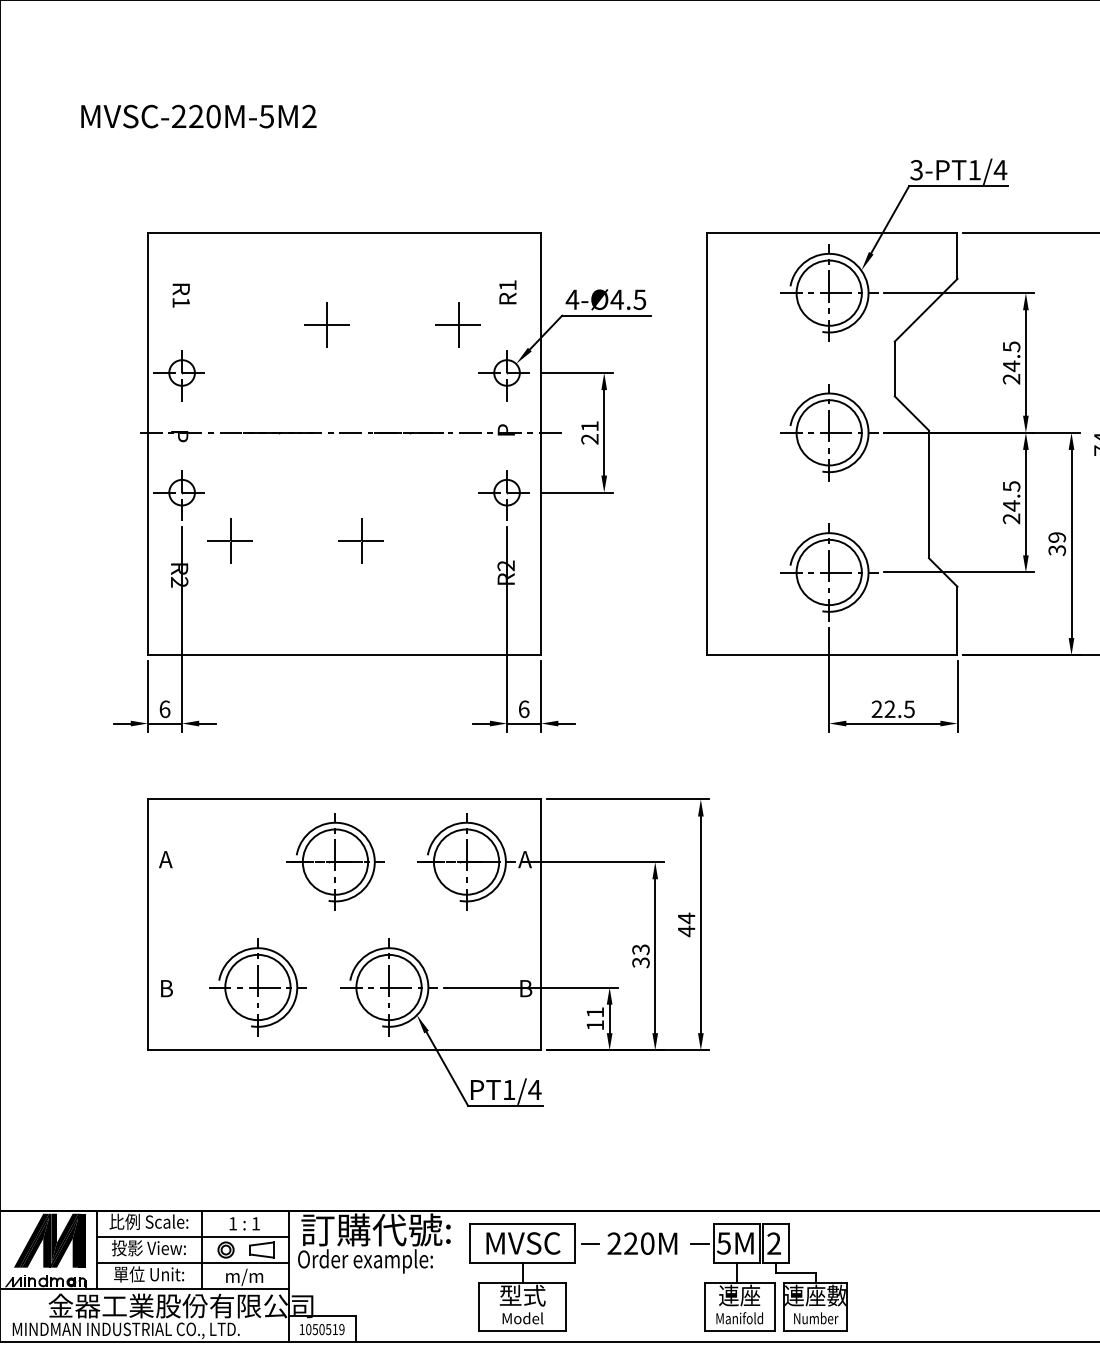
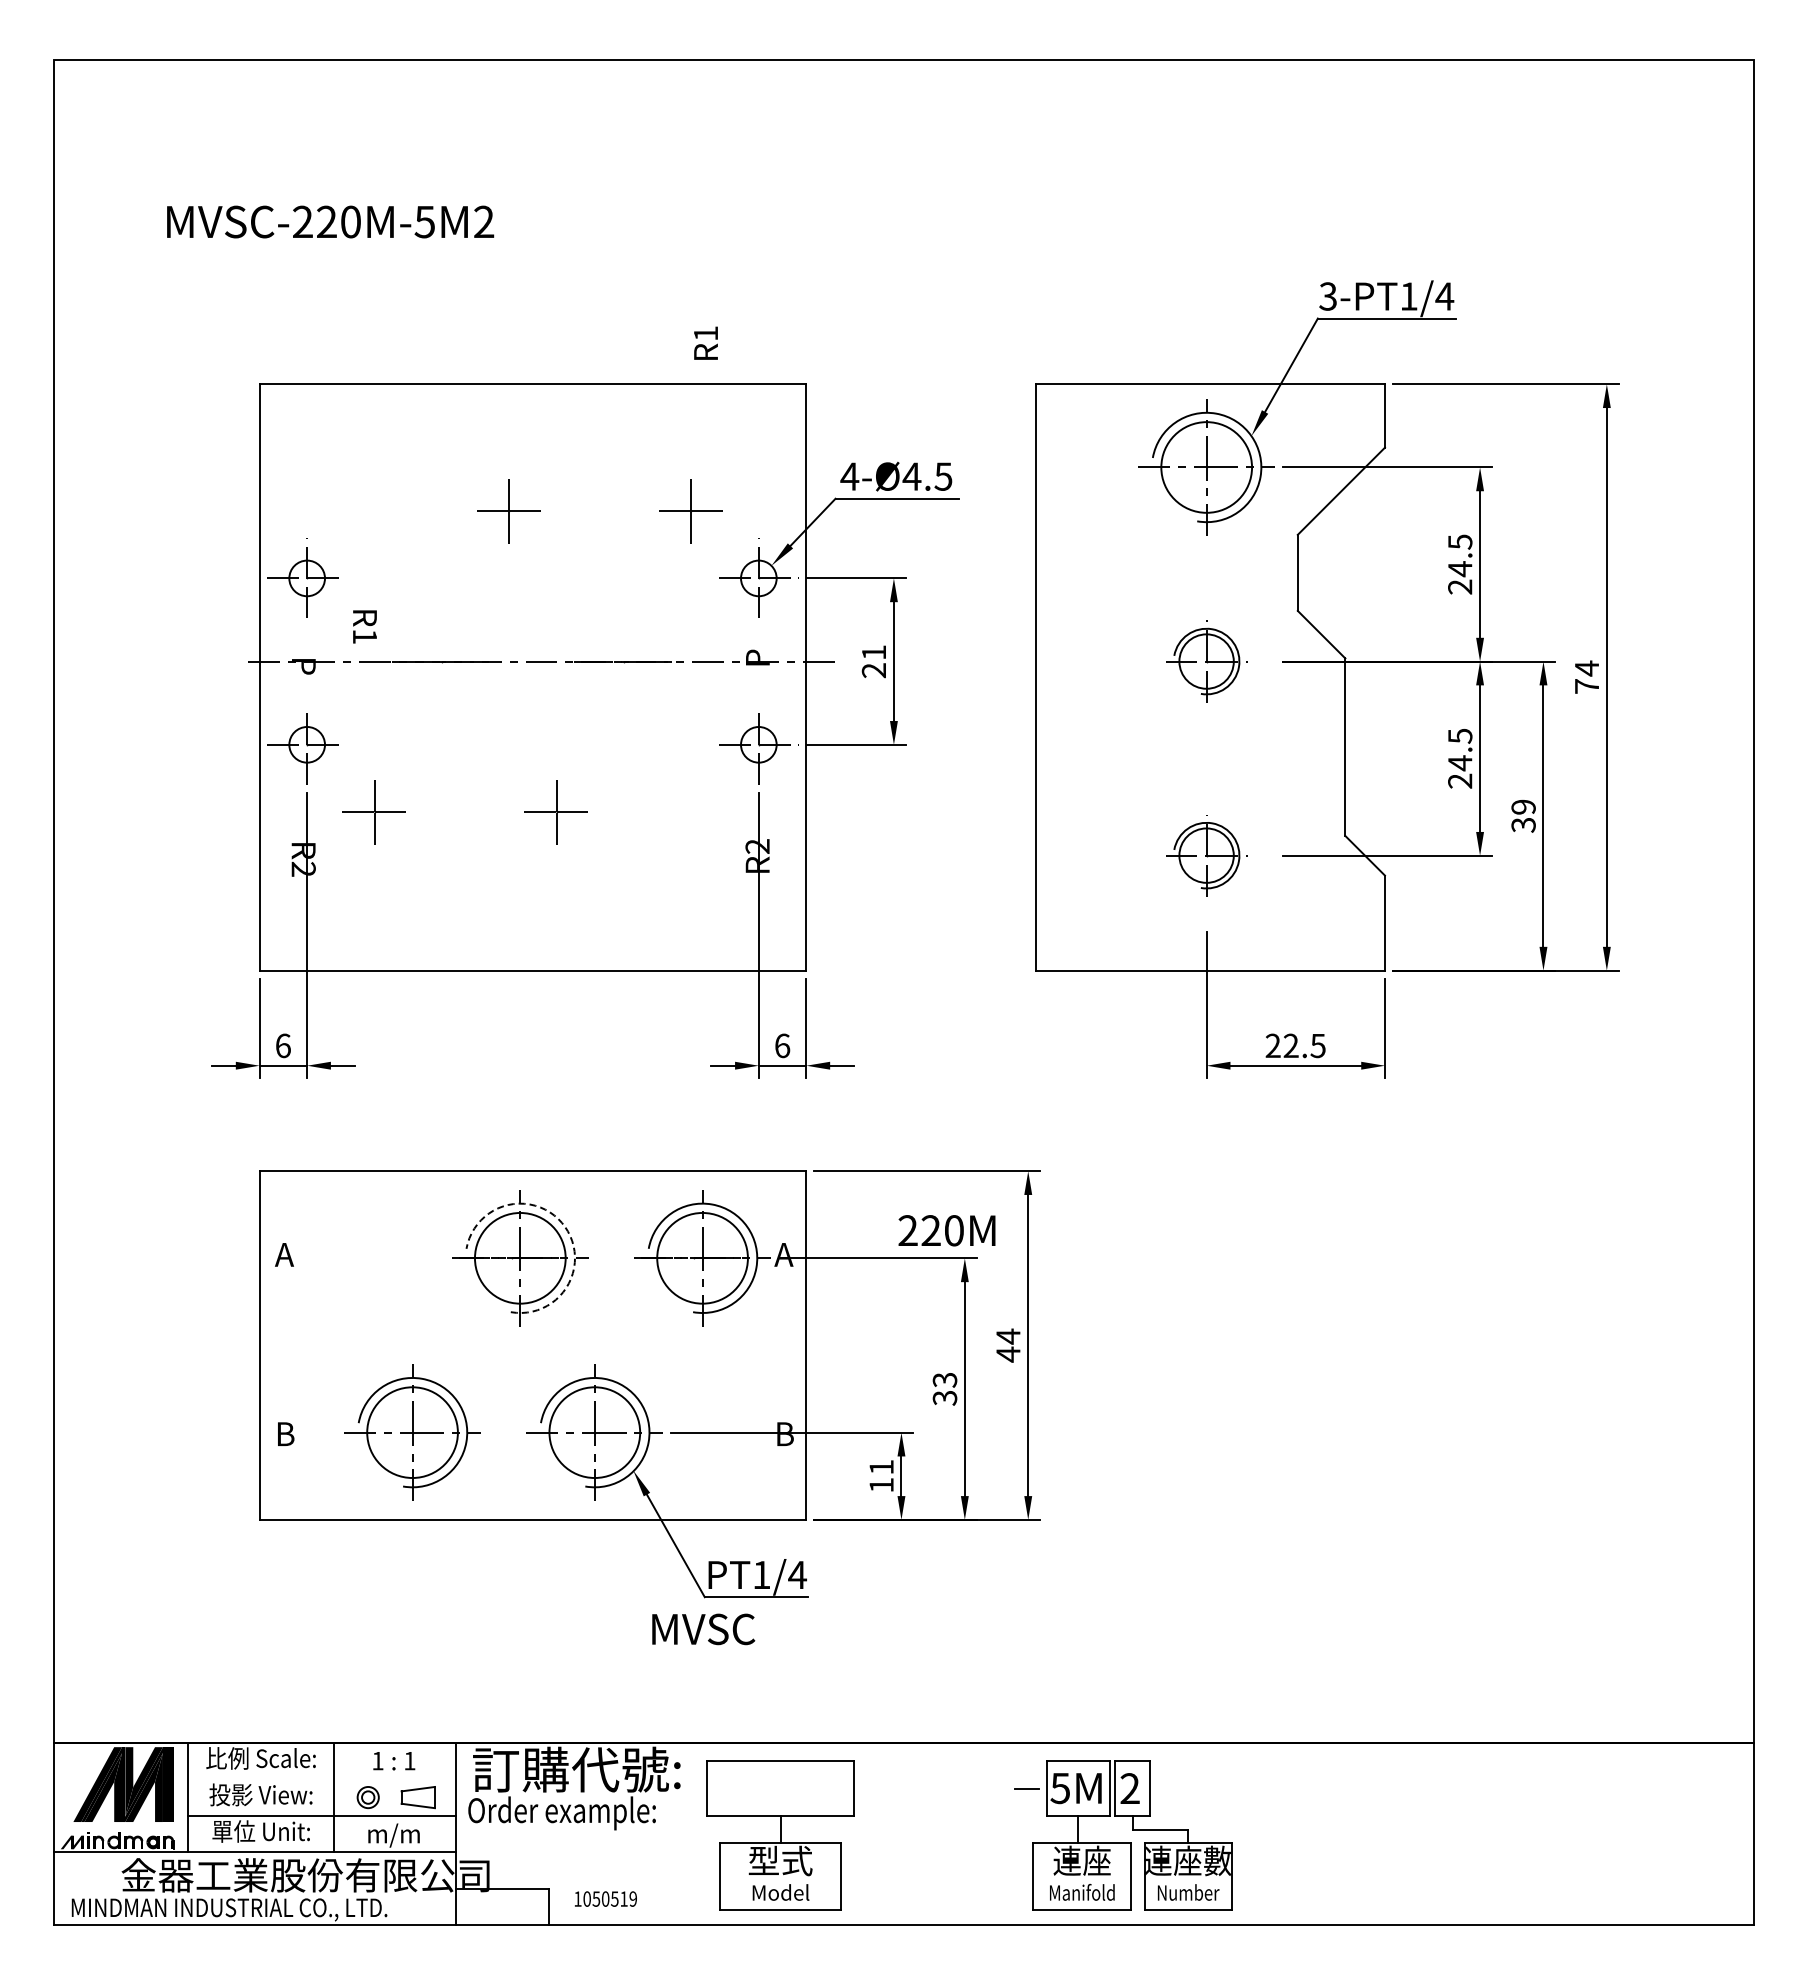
text: (507, 291) -> (705, 342), moved
text: (180, 295) -> (364, 626), moved
part: (829, 432) -> (1206, 661), size x0.6
part: (829, 572) -> (1206, 855), size x0.6
arc: (367, 839) -> (565, 1226), solid -> dashed
line: (193, 1237) -> (322, 1779), removed
text: (523, 1243) -> (703, 1629), moved
line: (590, 1243) -> (875, 1788), removed
text: (642, 1243) -> (946, 1230), moved
text: (321, 1329) -> (605, 1898), moved

